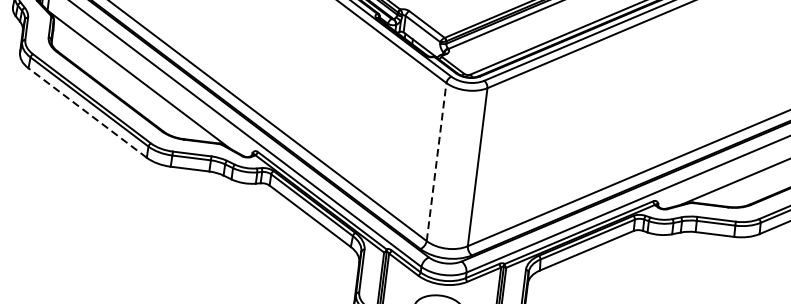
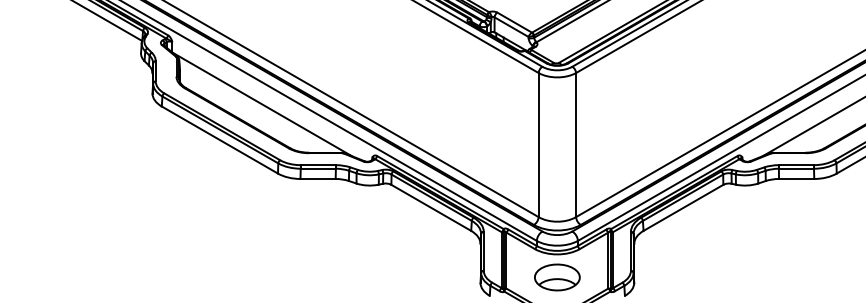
line: (87, 112) -> (219, 139), dashed -> solid
line: (436, 161) -> (538, 144), dashed -> solid

